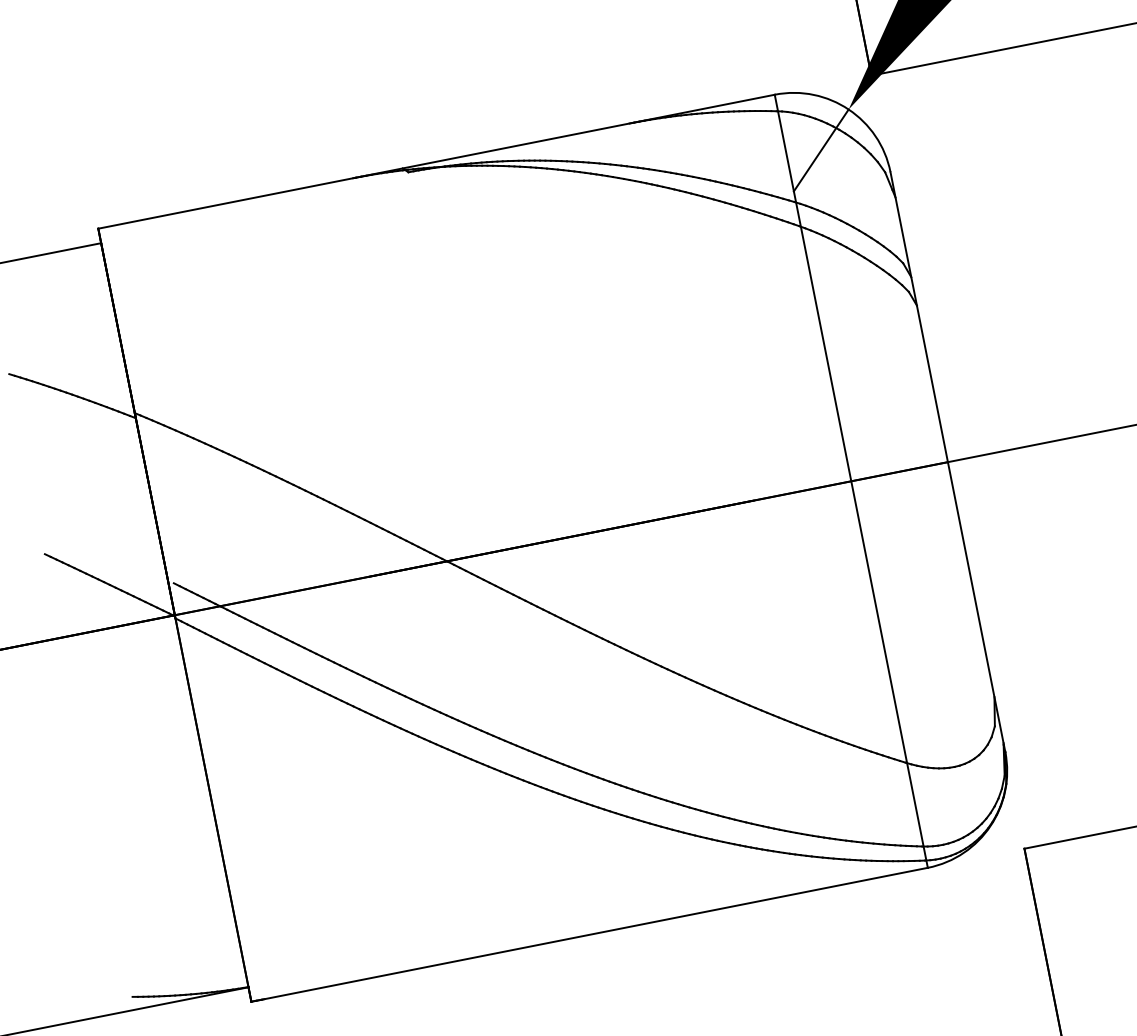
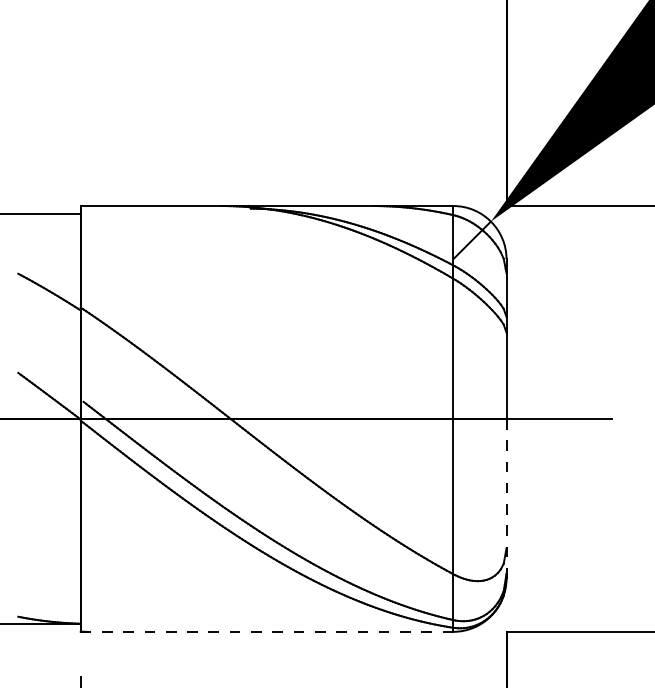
line: (976, 606) -> (506, 498), solid -> dashed
line: (590, 934) -> (267, 631), solid -> dashed

